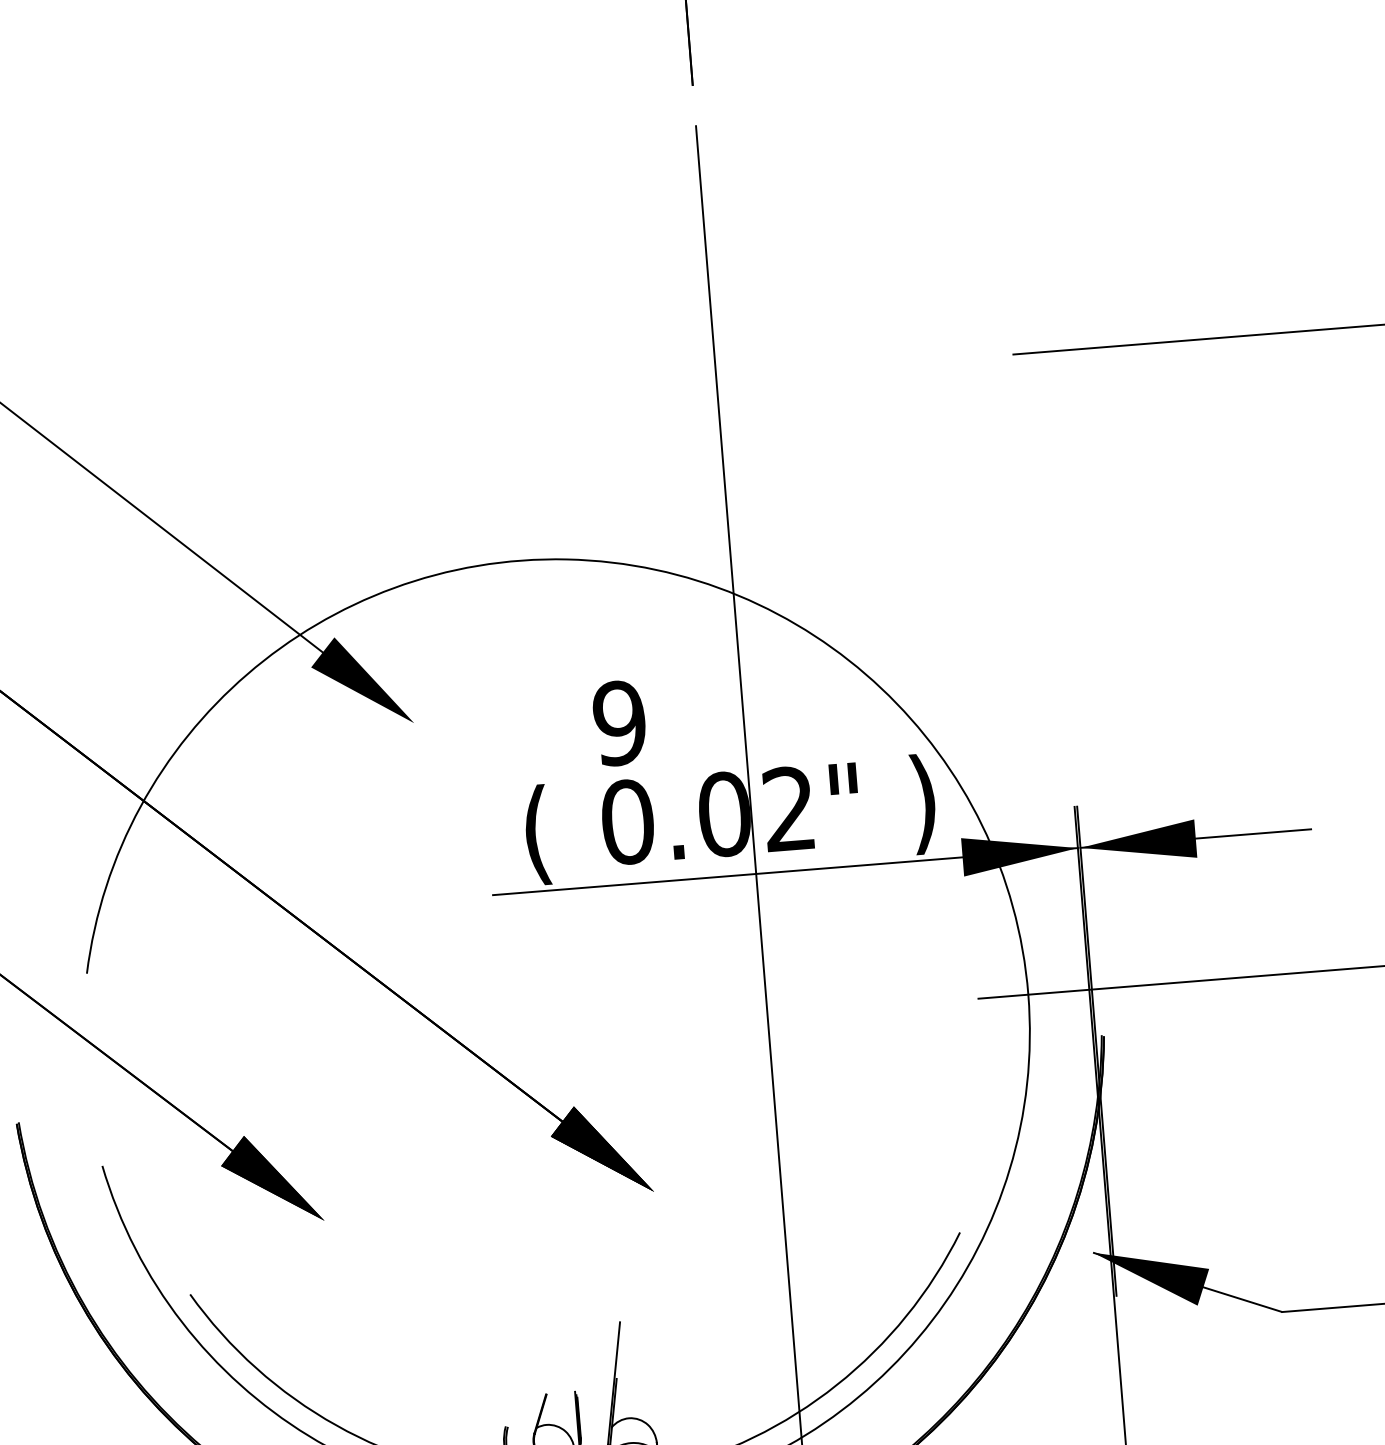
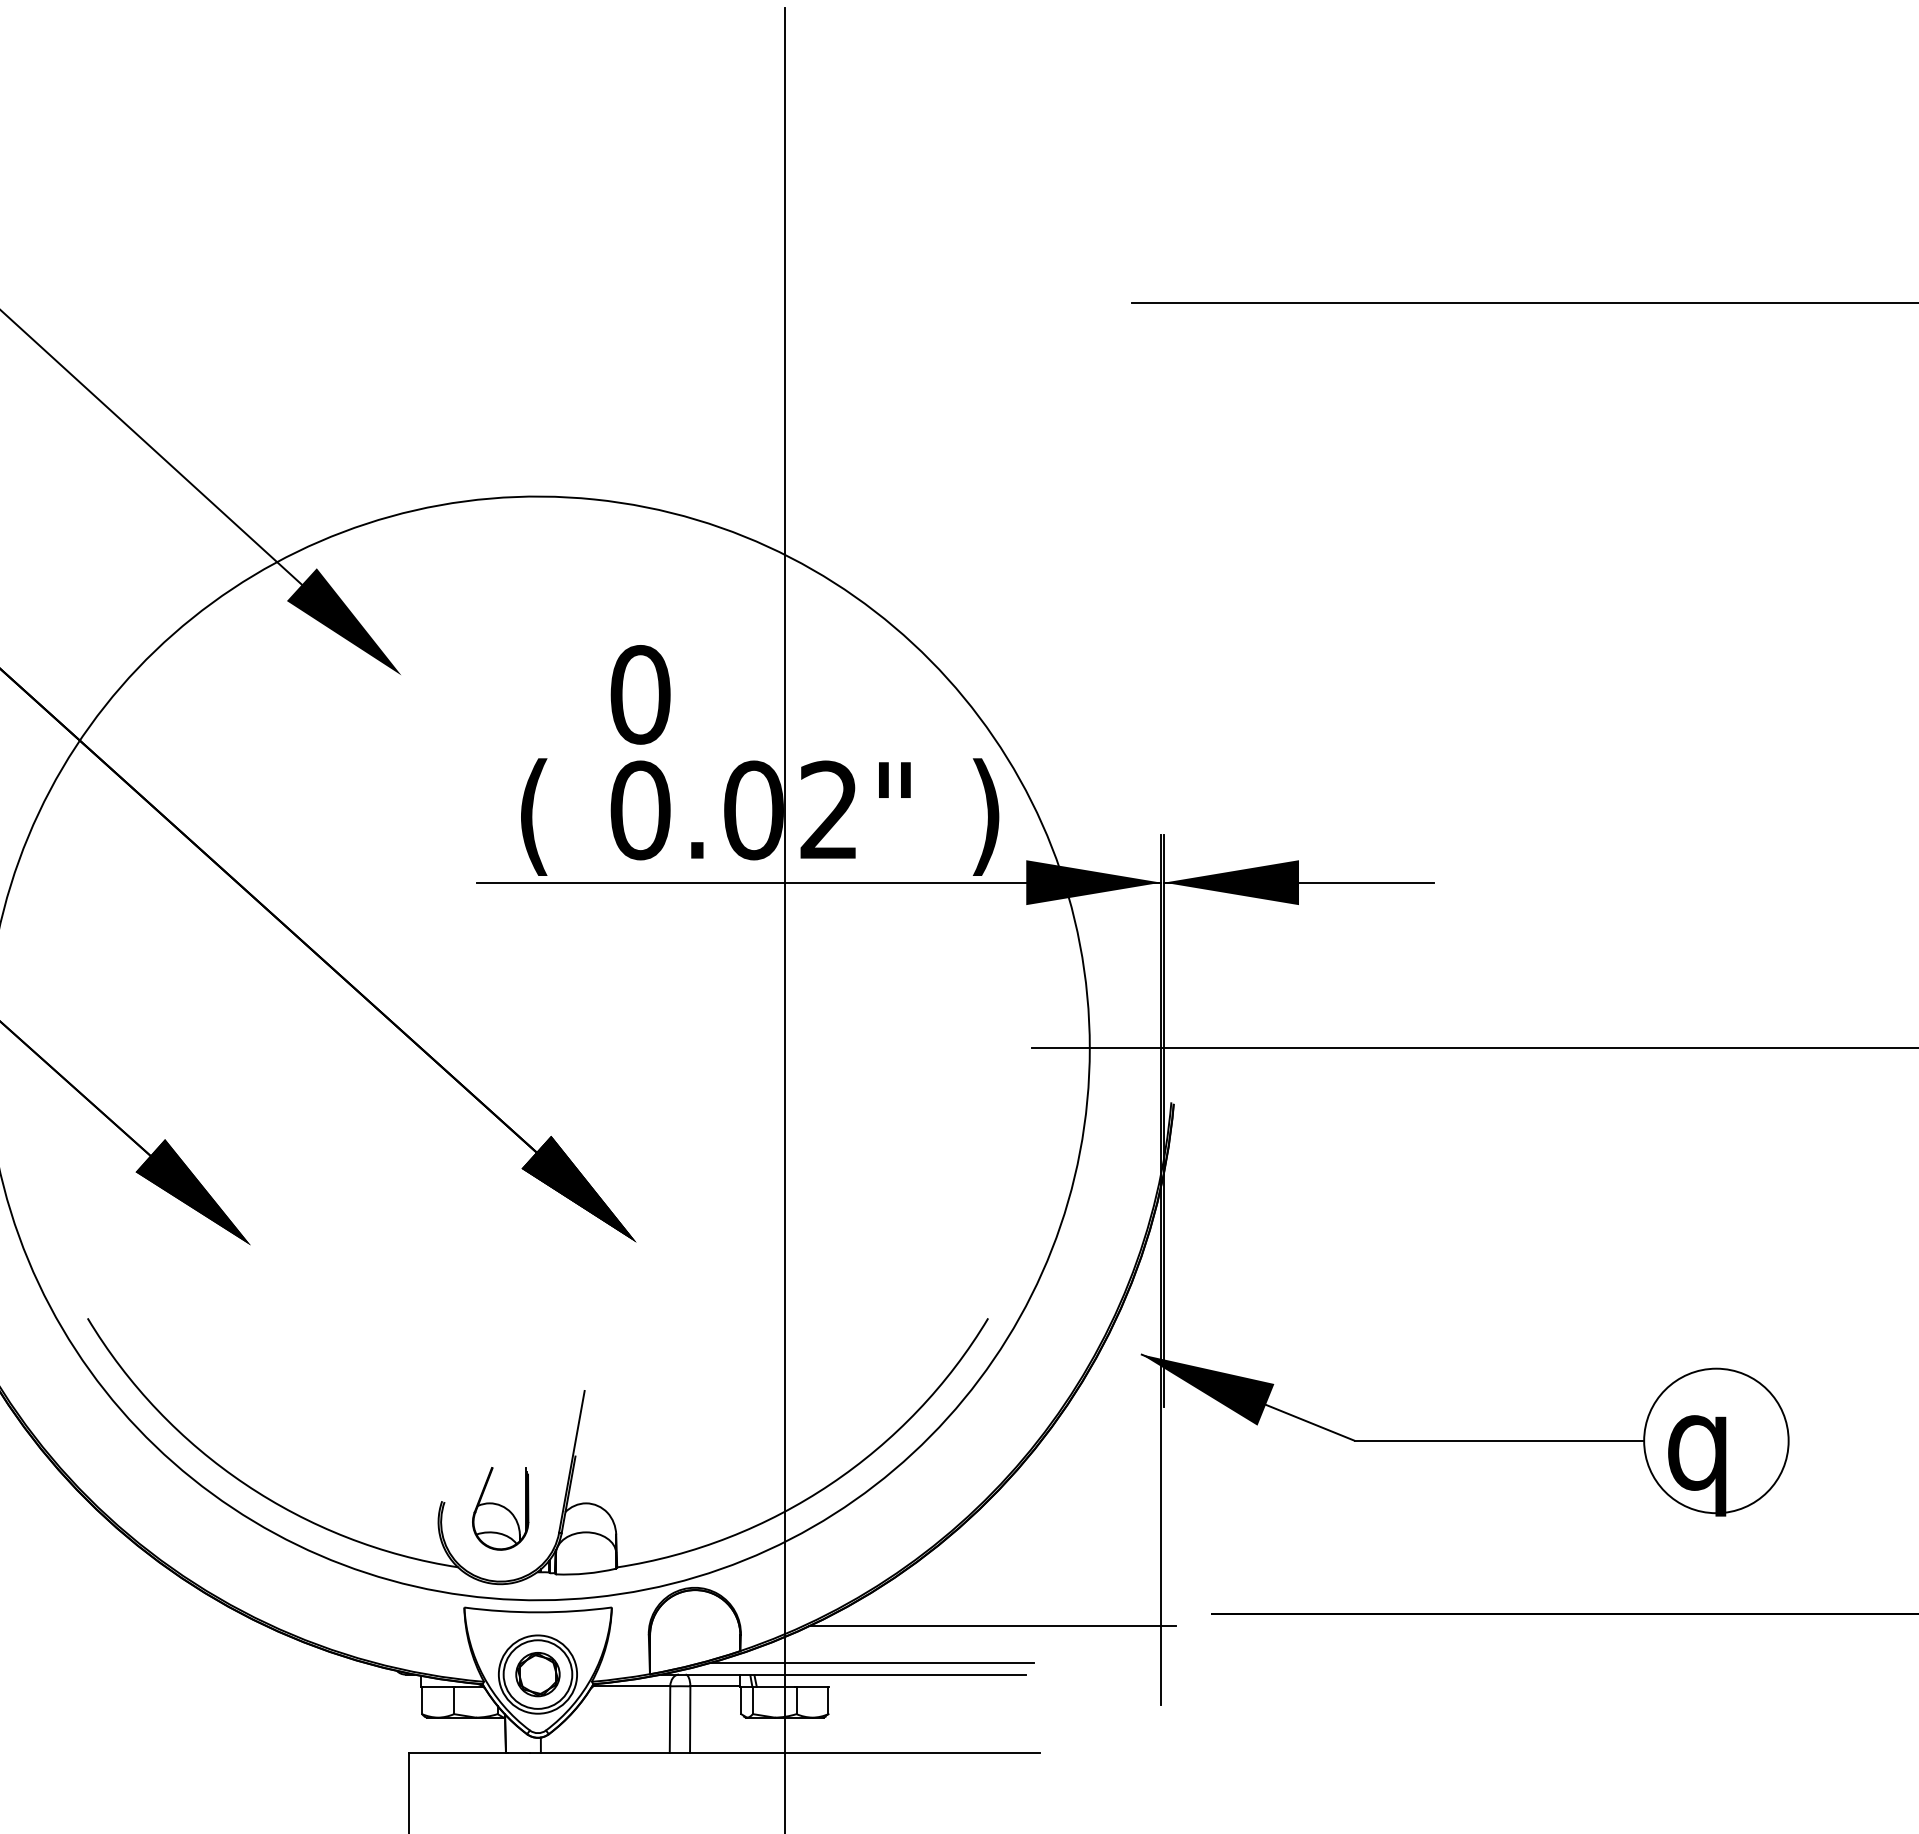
text: (619, 723) -> (640, 694), 9 -> 0

